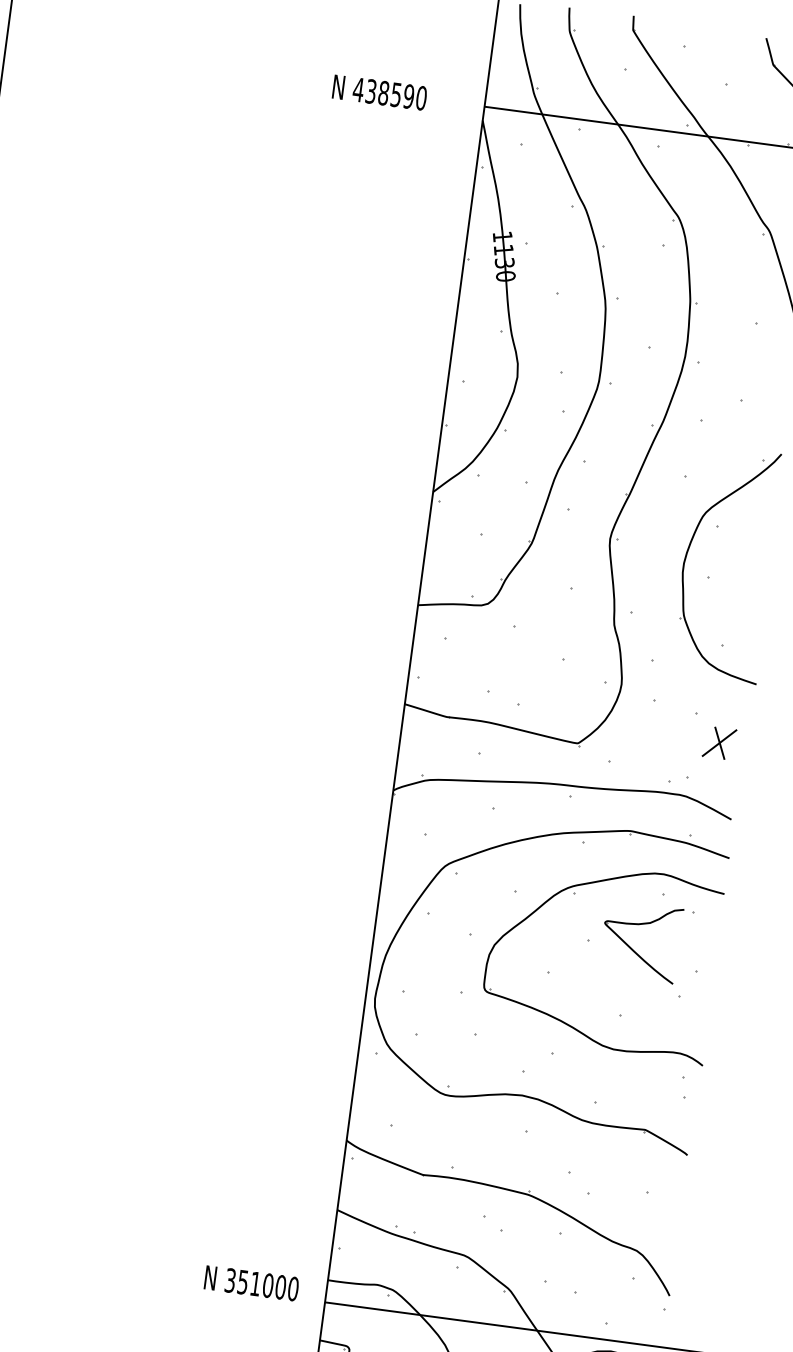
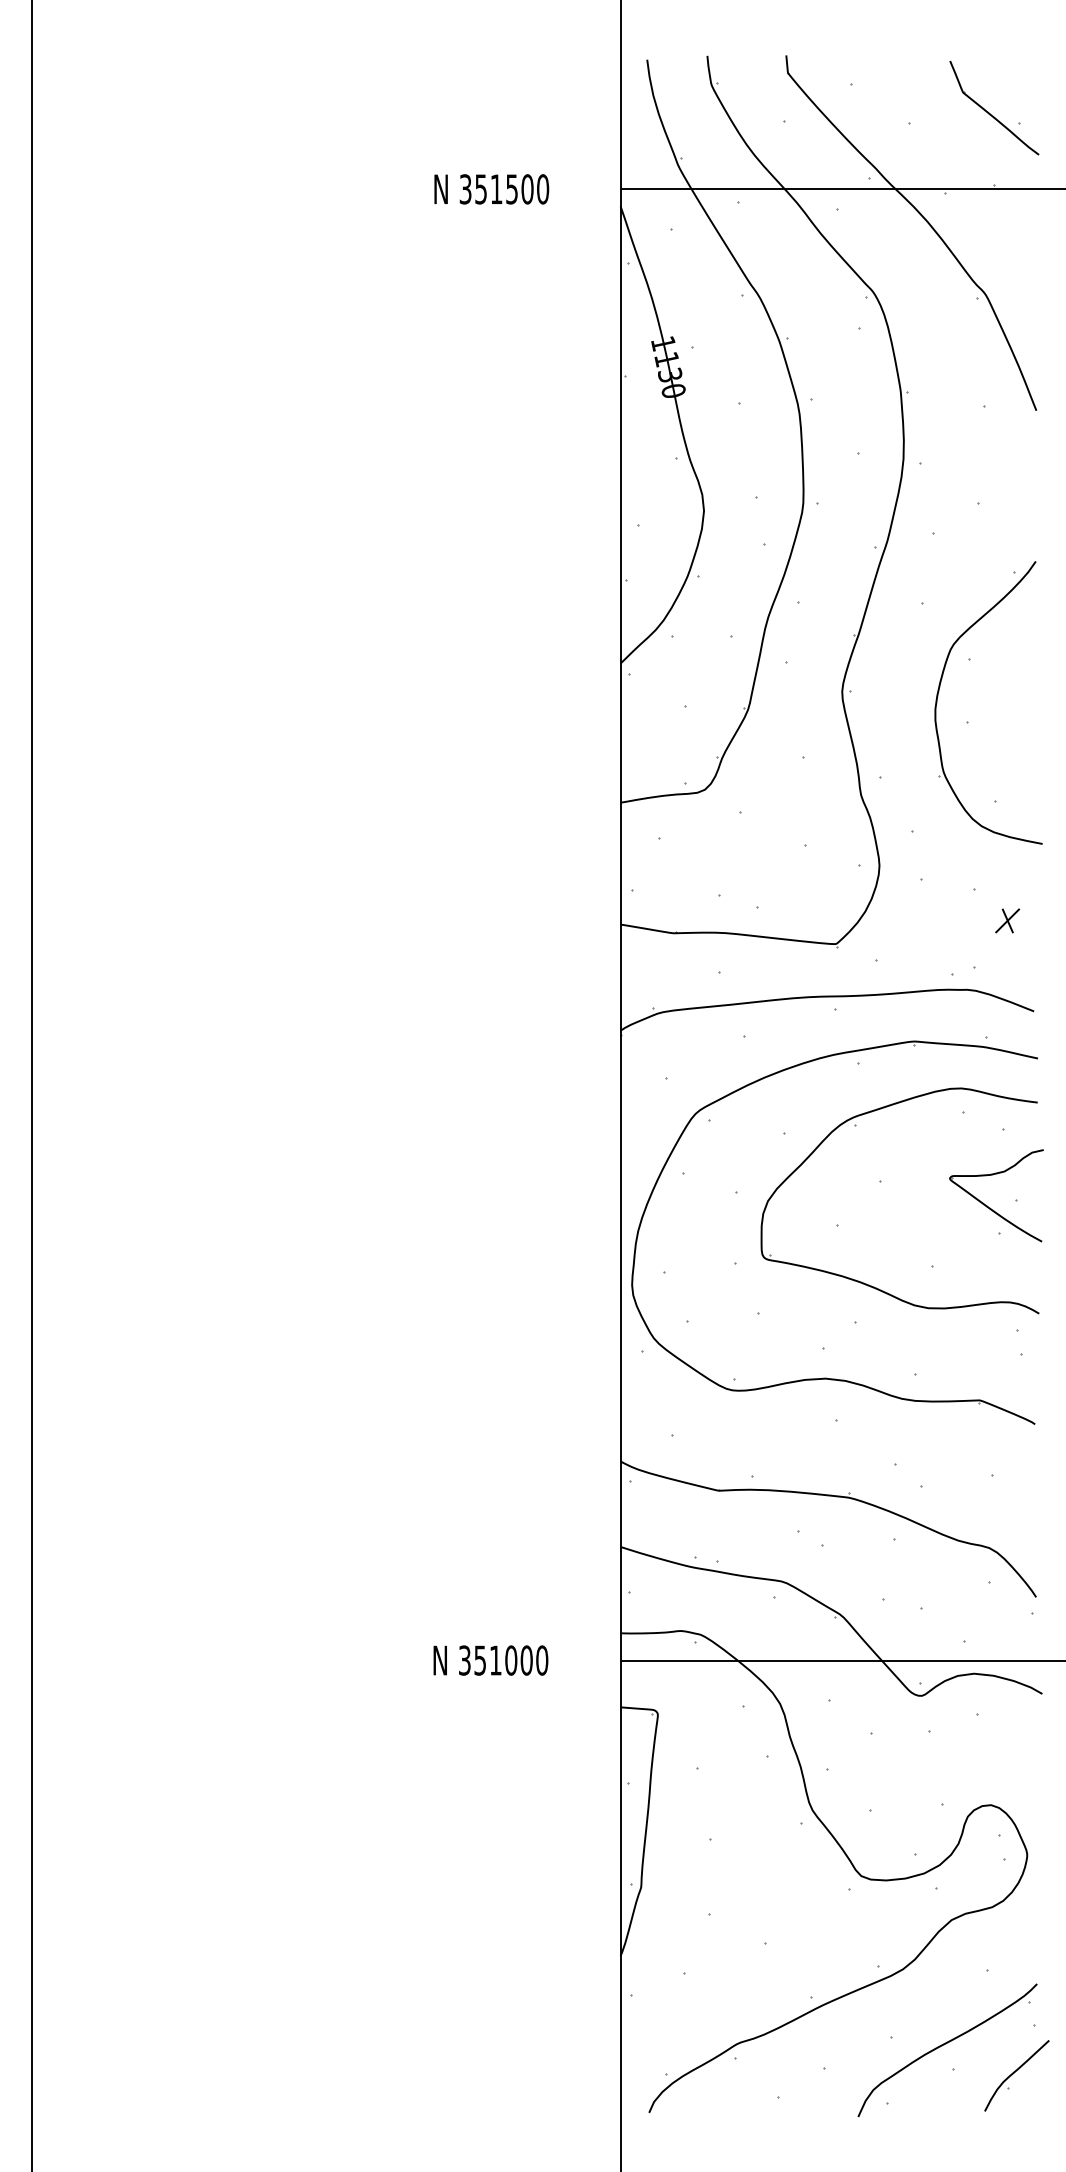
text: (383, 93) -> (496, 189), 438590 -> 351500
part: (719, 742) -> (1007, 920), size x0.62
part: (634, 950) -> (990, 1207), moved
text: (251, 1283) -> (490, 1660), moved

